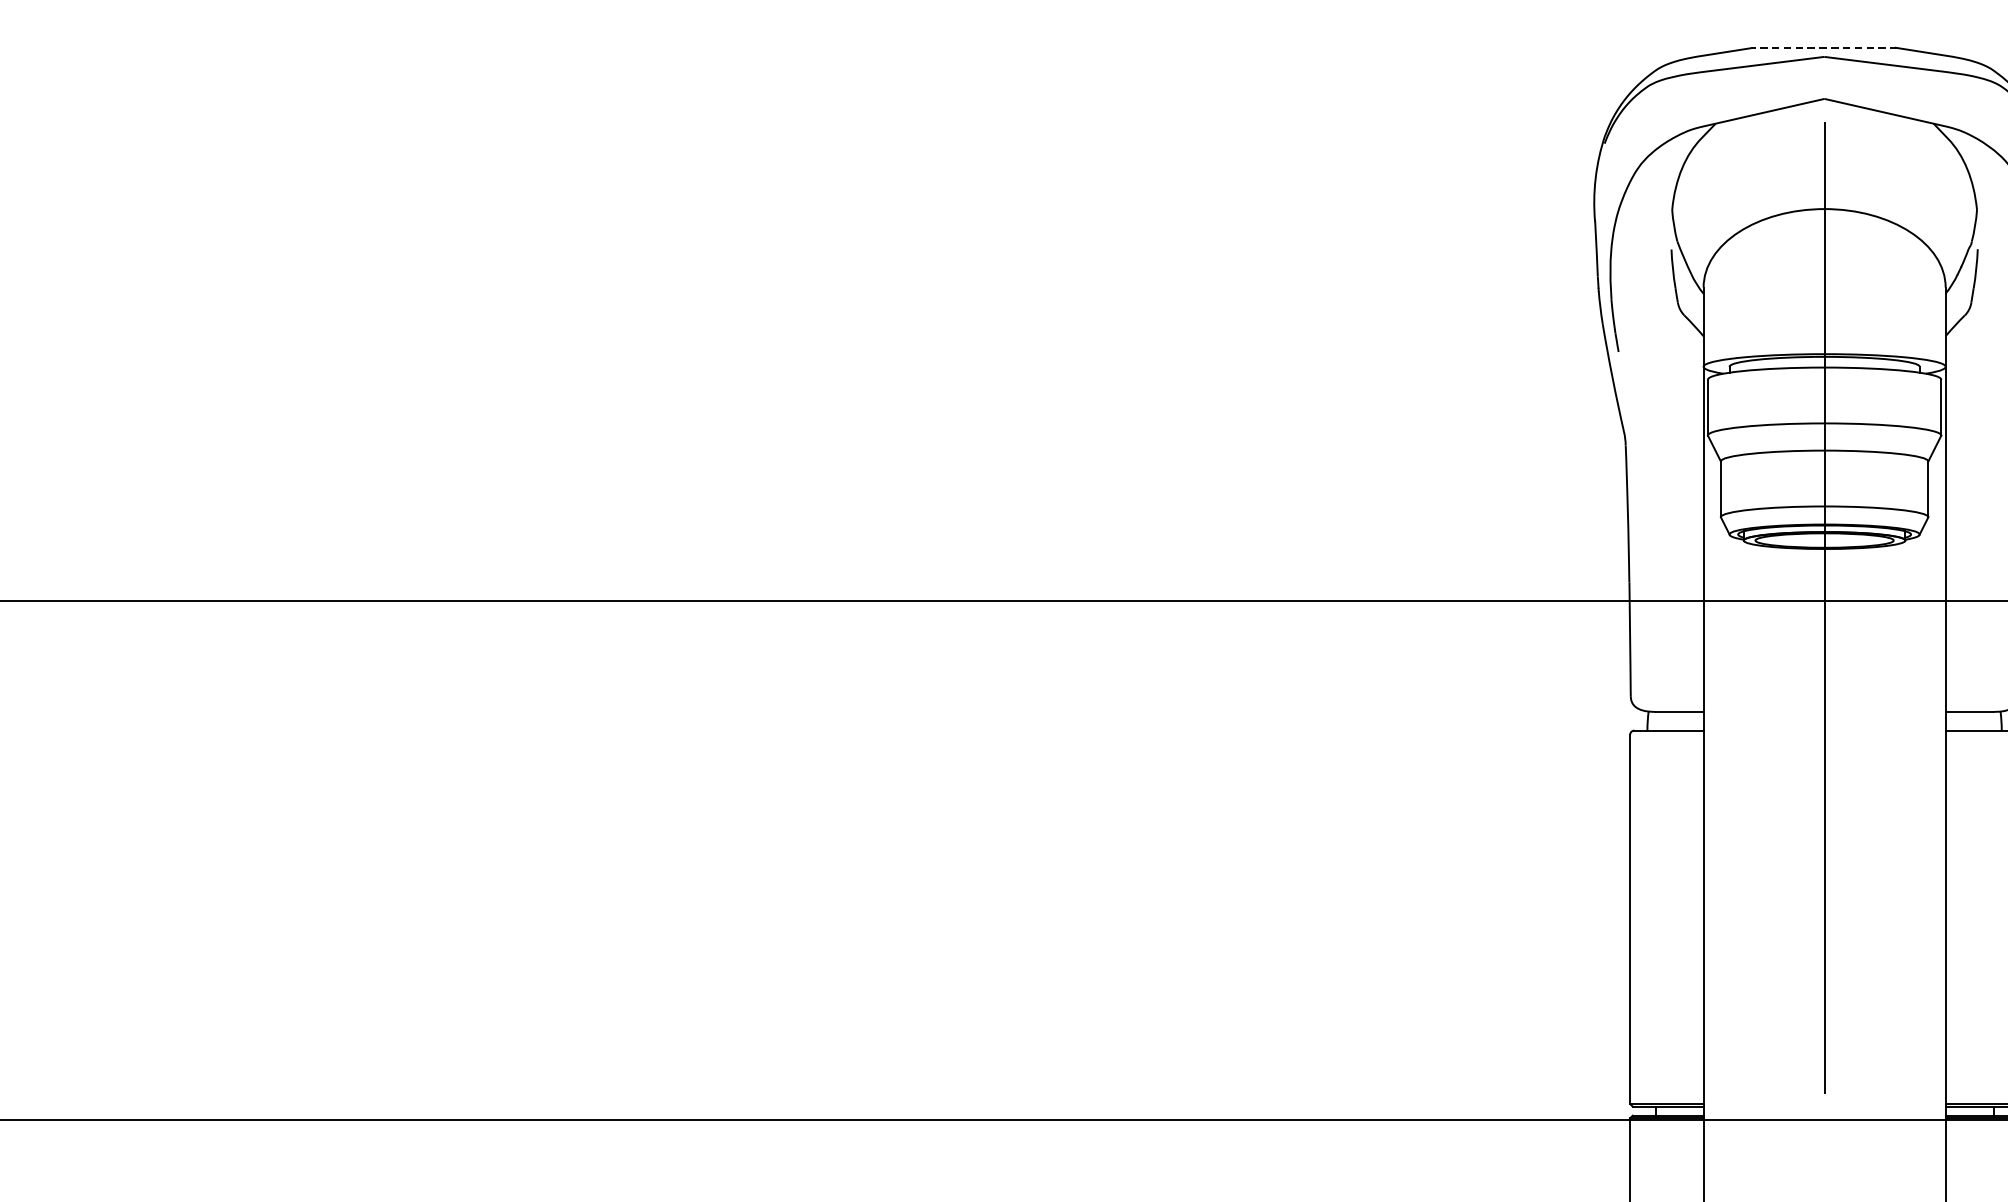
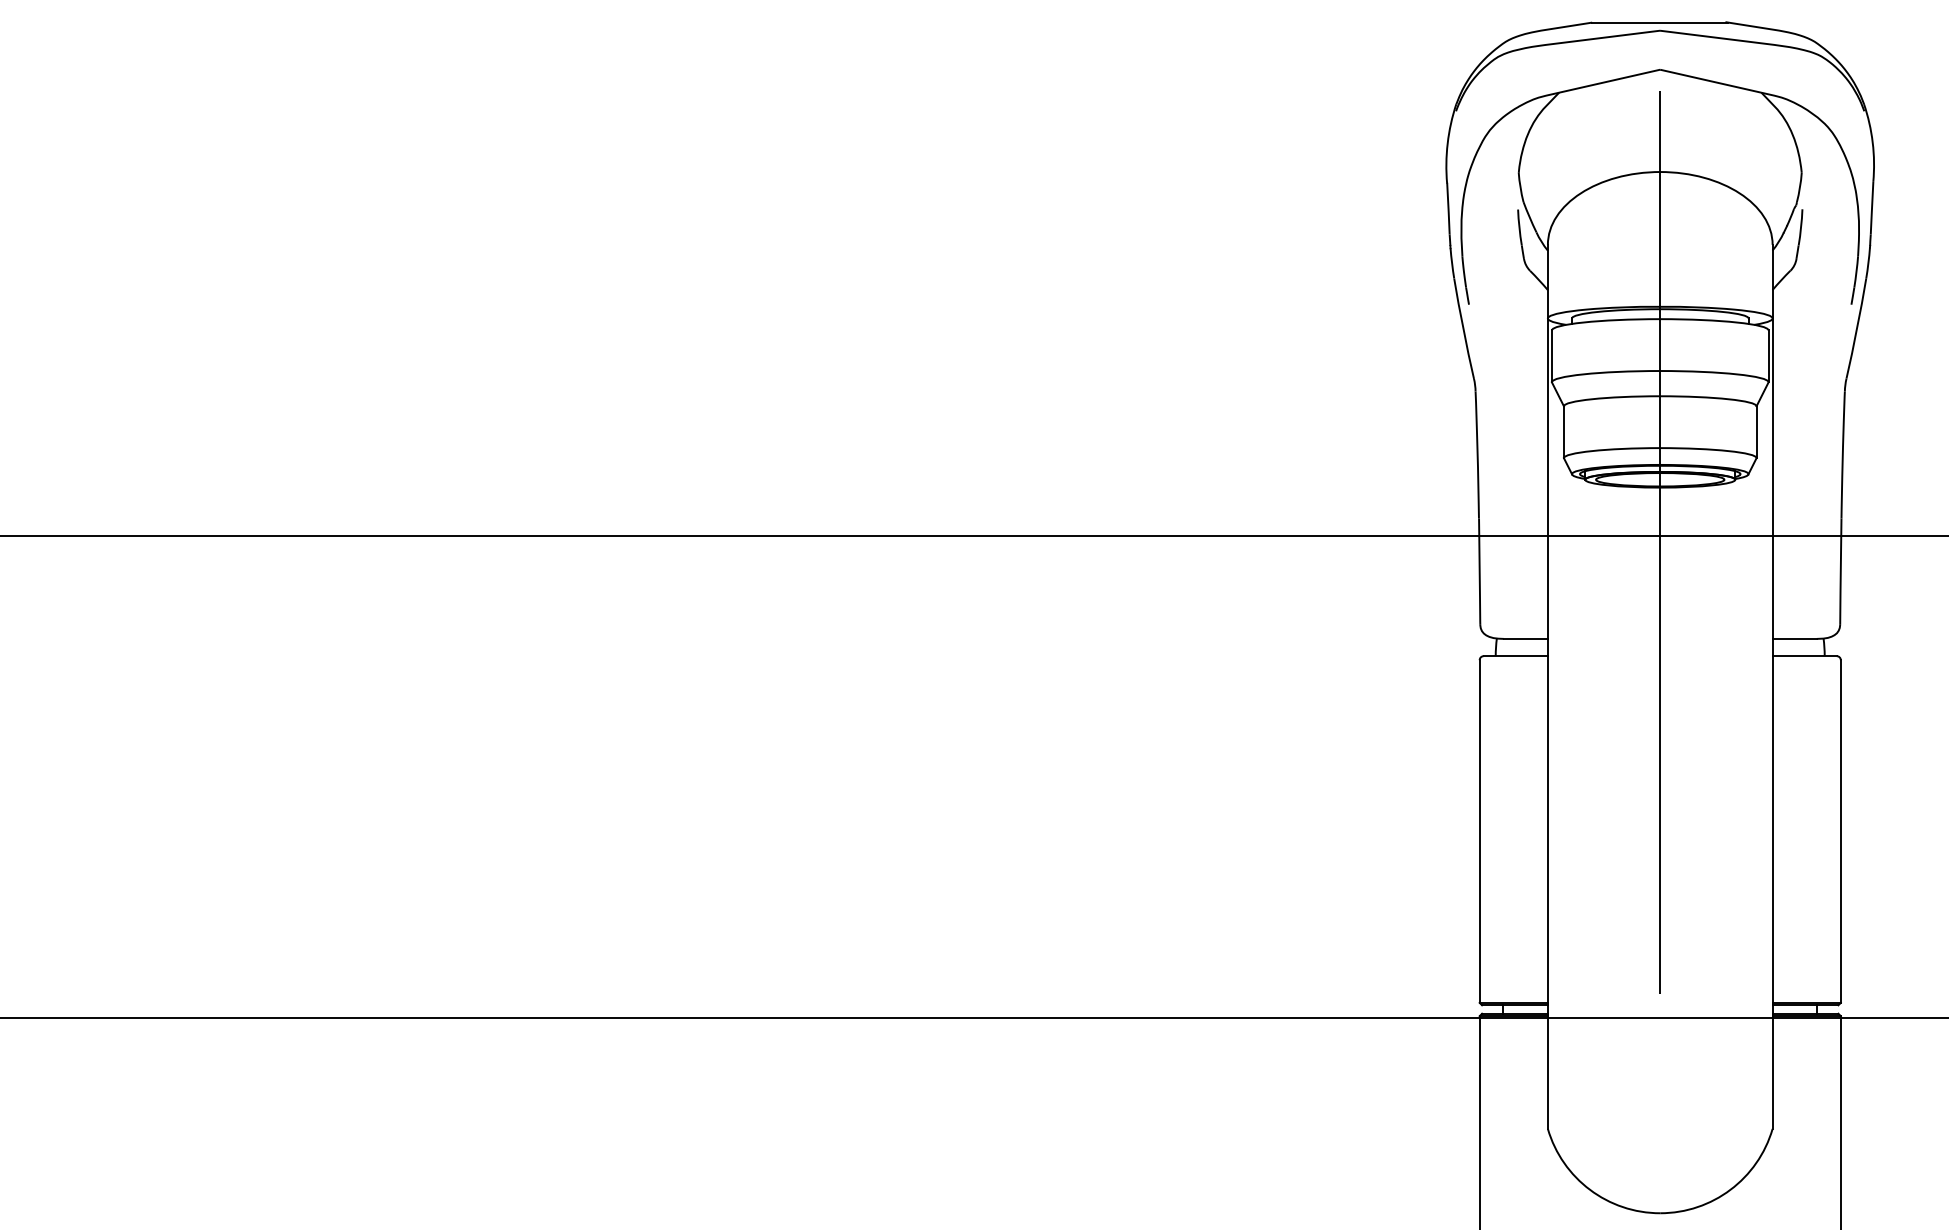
line: (1823, 48) -> (1659, 22), dashed -> solid

